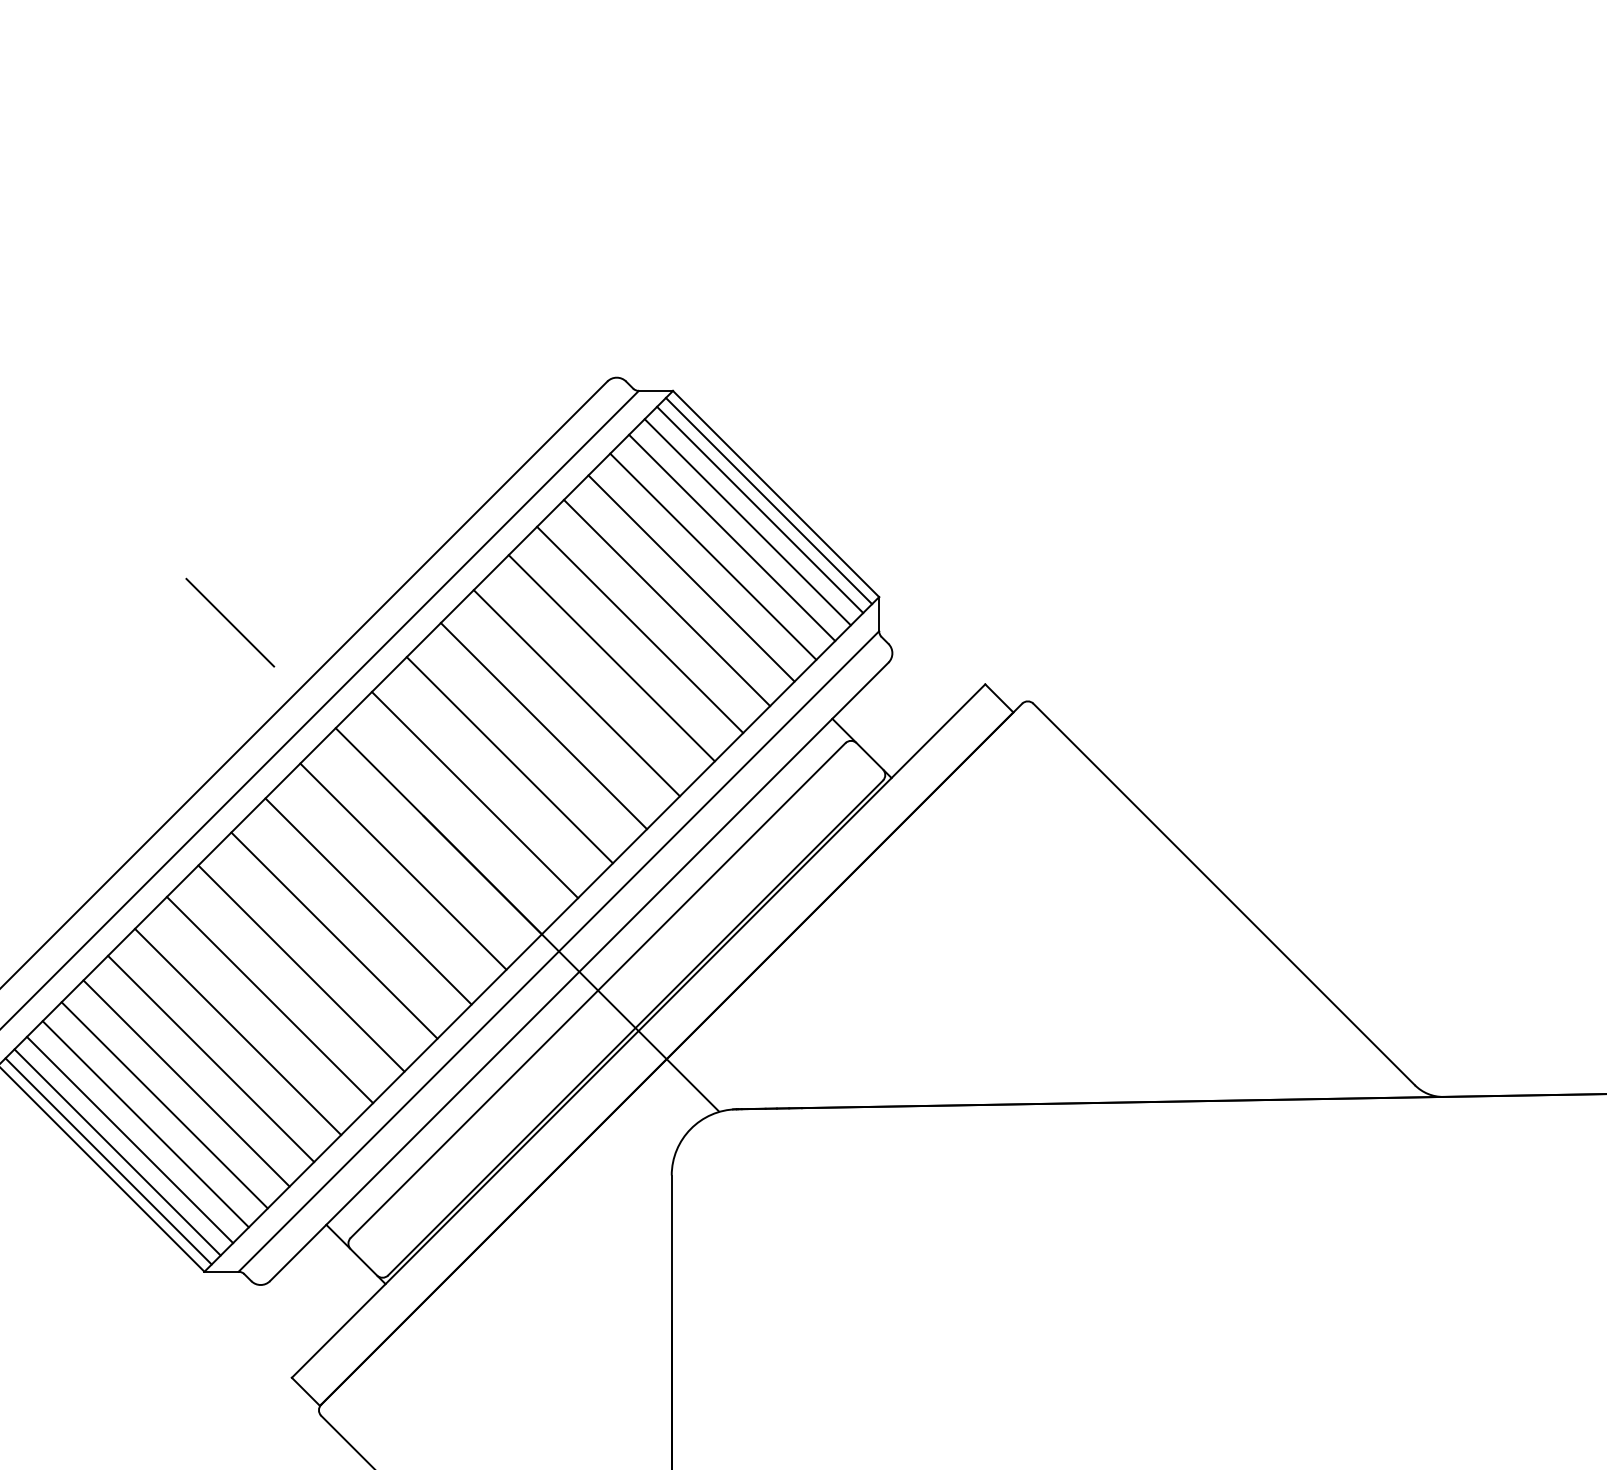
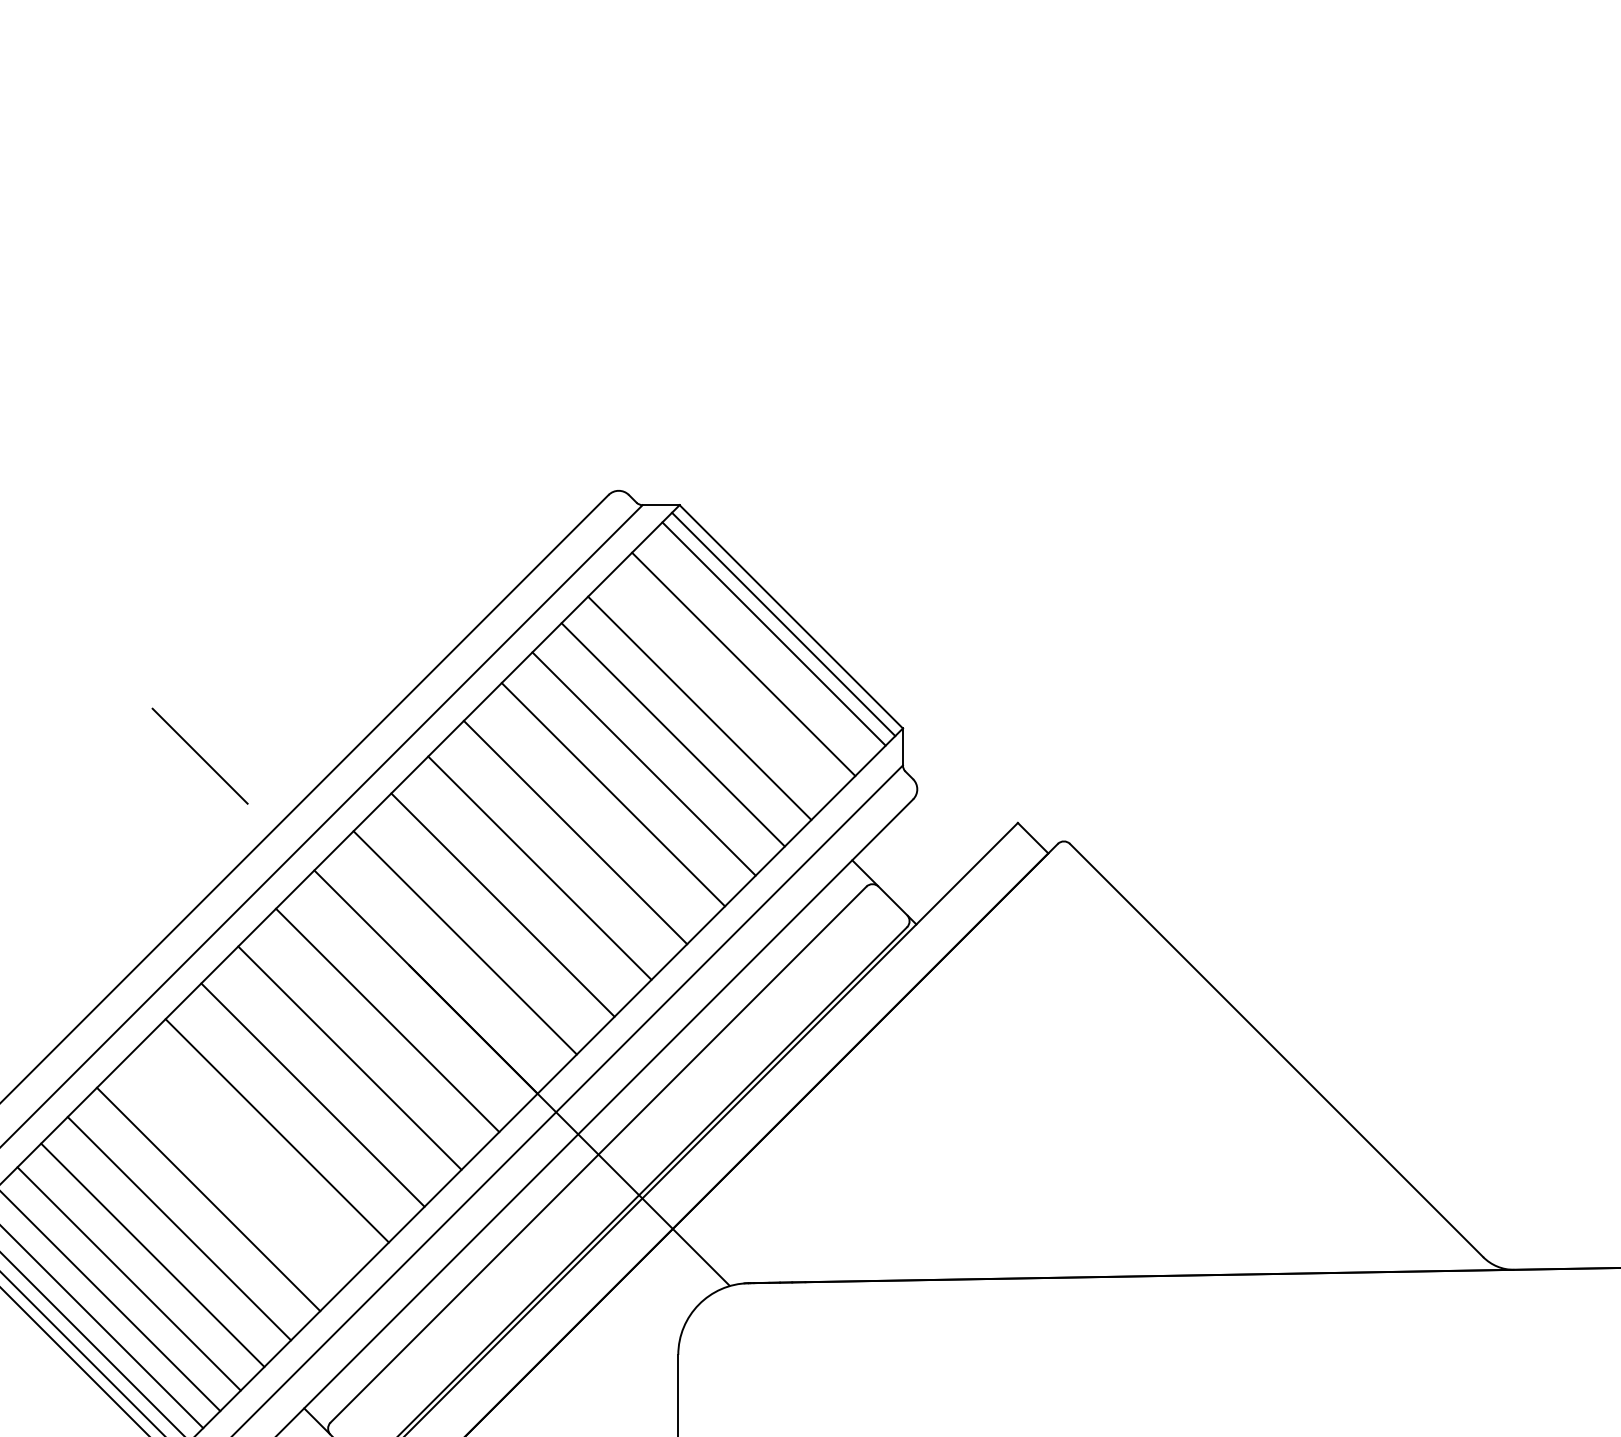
line: (747, 522) -> (760, 647), removed
line: (713, 556) -> (723, 684), removed
line: (269, 999) -> (242, 1164), removed

